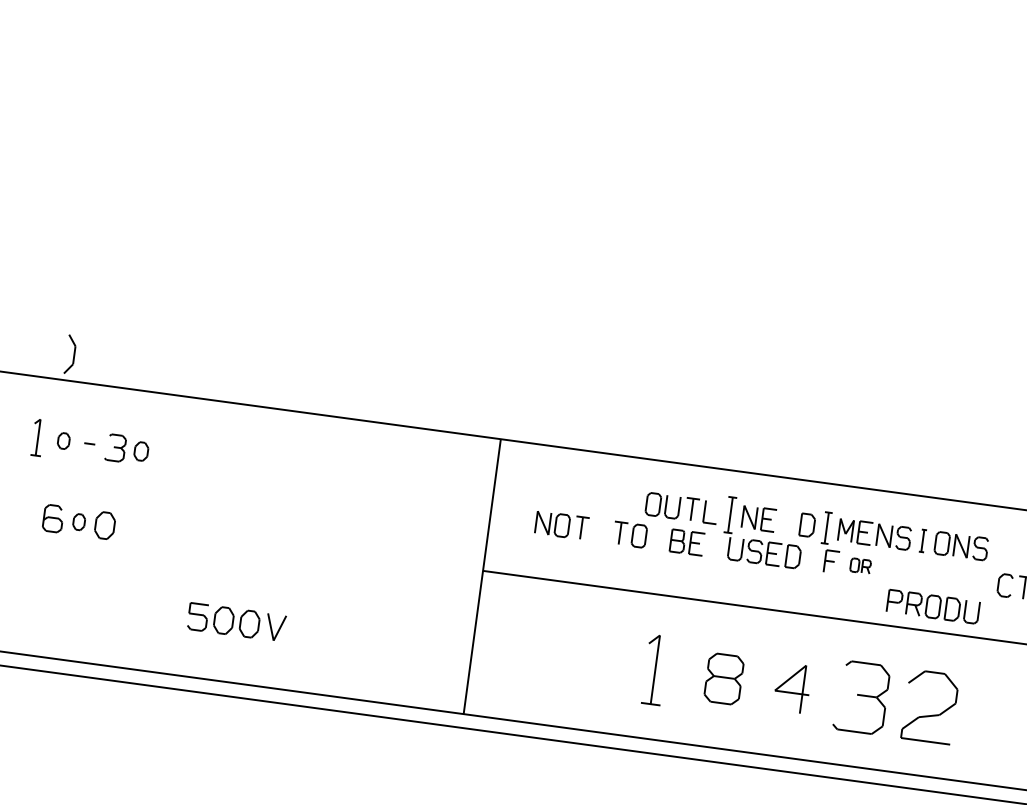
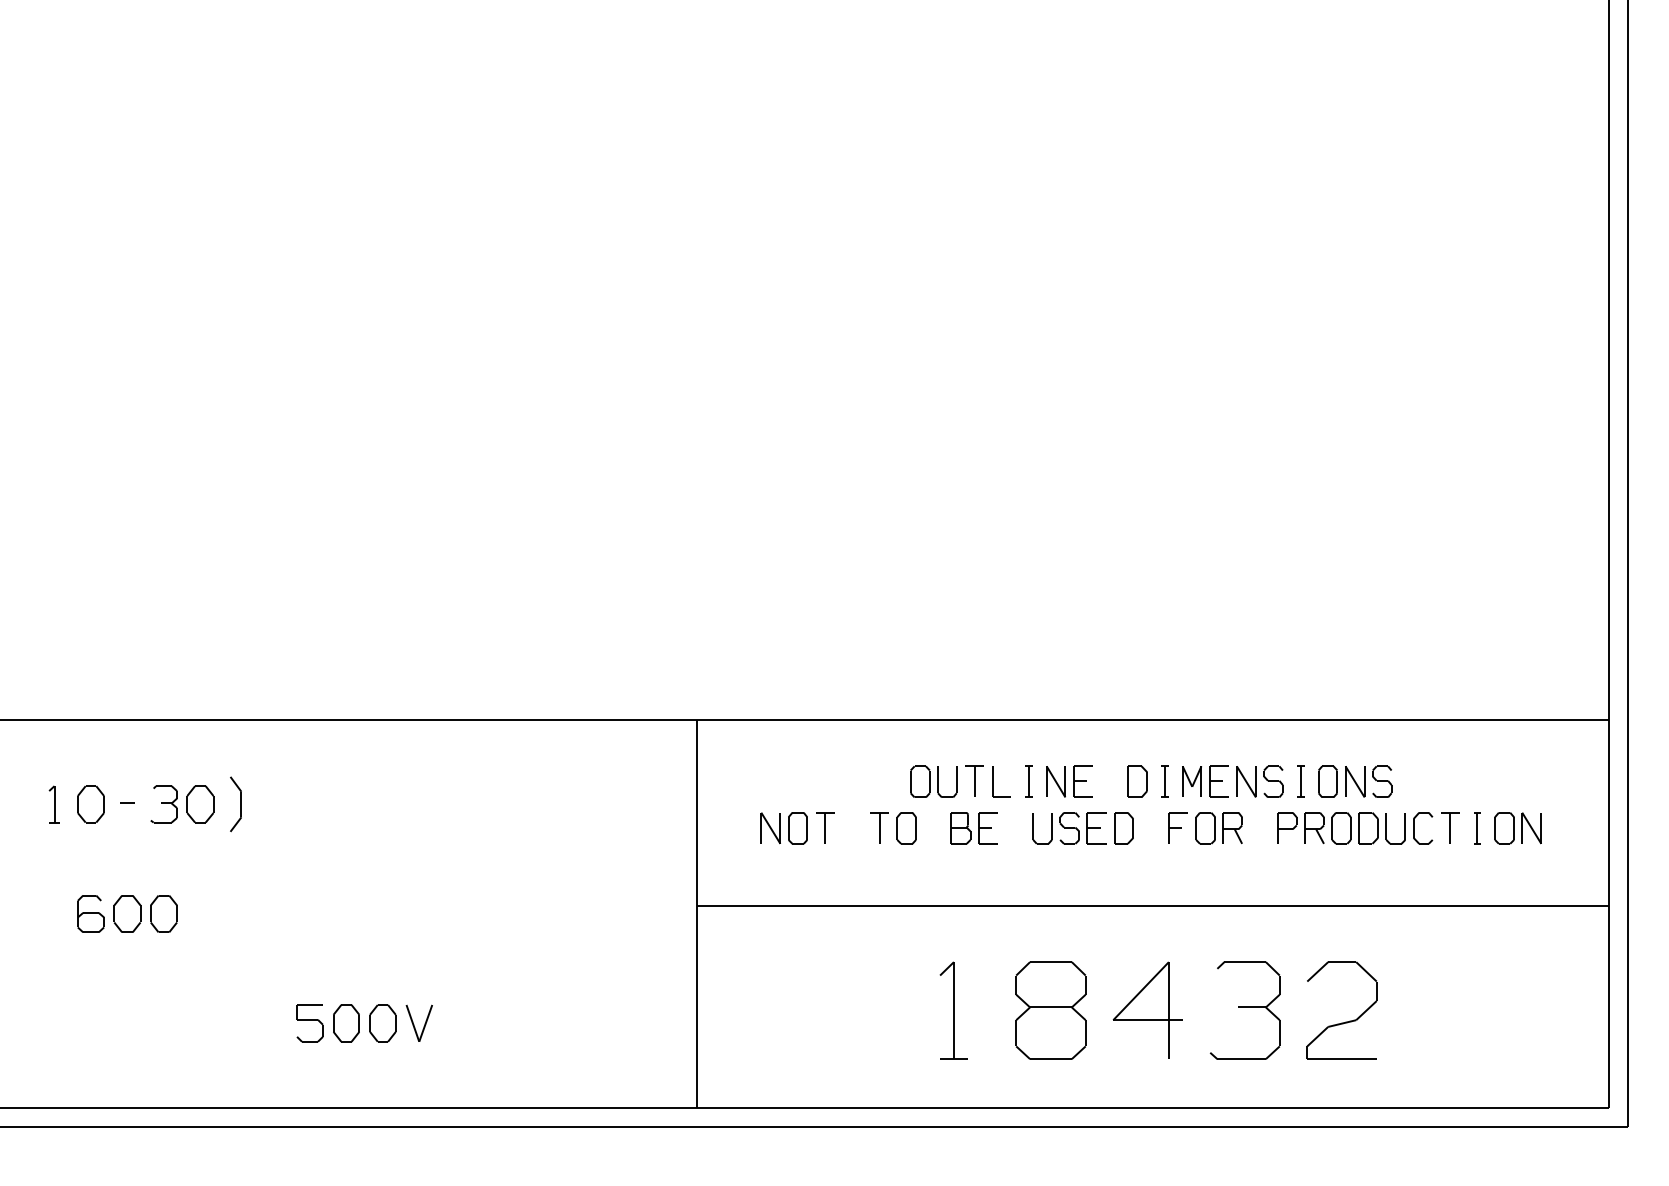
part: (70, 354) -> (235, 804), moved
part: (37, 437) -> (53, 804), size x0.71
part: (63, 441) -> (90, 804), size x1.67
part: (141, 451) -> (200, 804), size x1.43
part: (730, 514) -> (1028, 781), size x0.62
part: (79, 521) -> (127, 913), size x1.67
part: (826, 527) -> (1164, 781), size x0.71
part: (860, 566) -> (1218, 828), size x1.67
part: (933, 607) -> (1341, 828), moved
part: (723, 678) -> (1050, 1010), size x1.43
part: (792, 687) -> (1147, 1009), size x1.43

